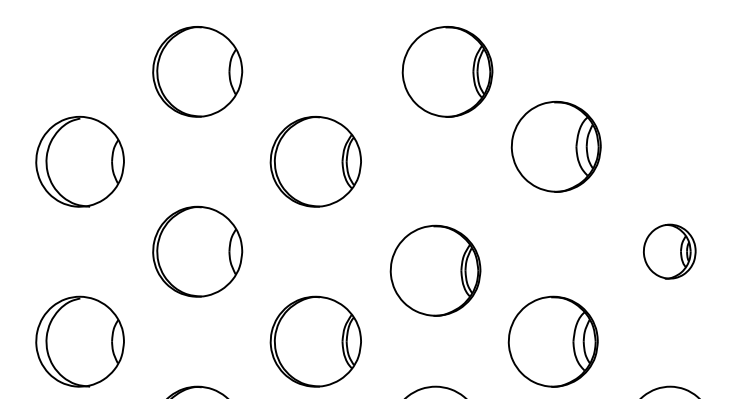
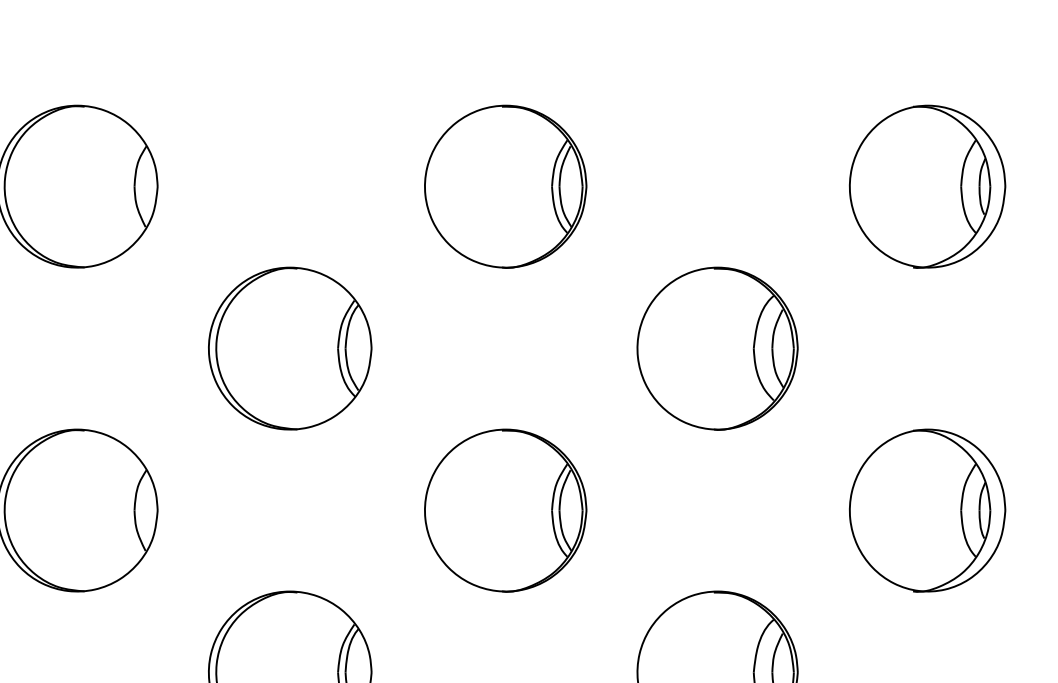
part: (447, 71) -> (505, 186), moved
part: (669, 71) -> (926, 186), added
part: (555, 146) -> (716, 348), moved
part: (669, 251) -> (926, 510), size x1.67
part: (435, 270) -> (505, 510), moved

